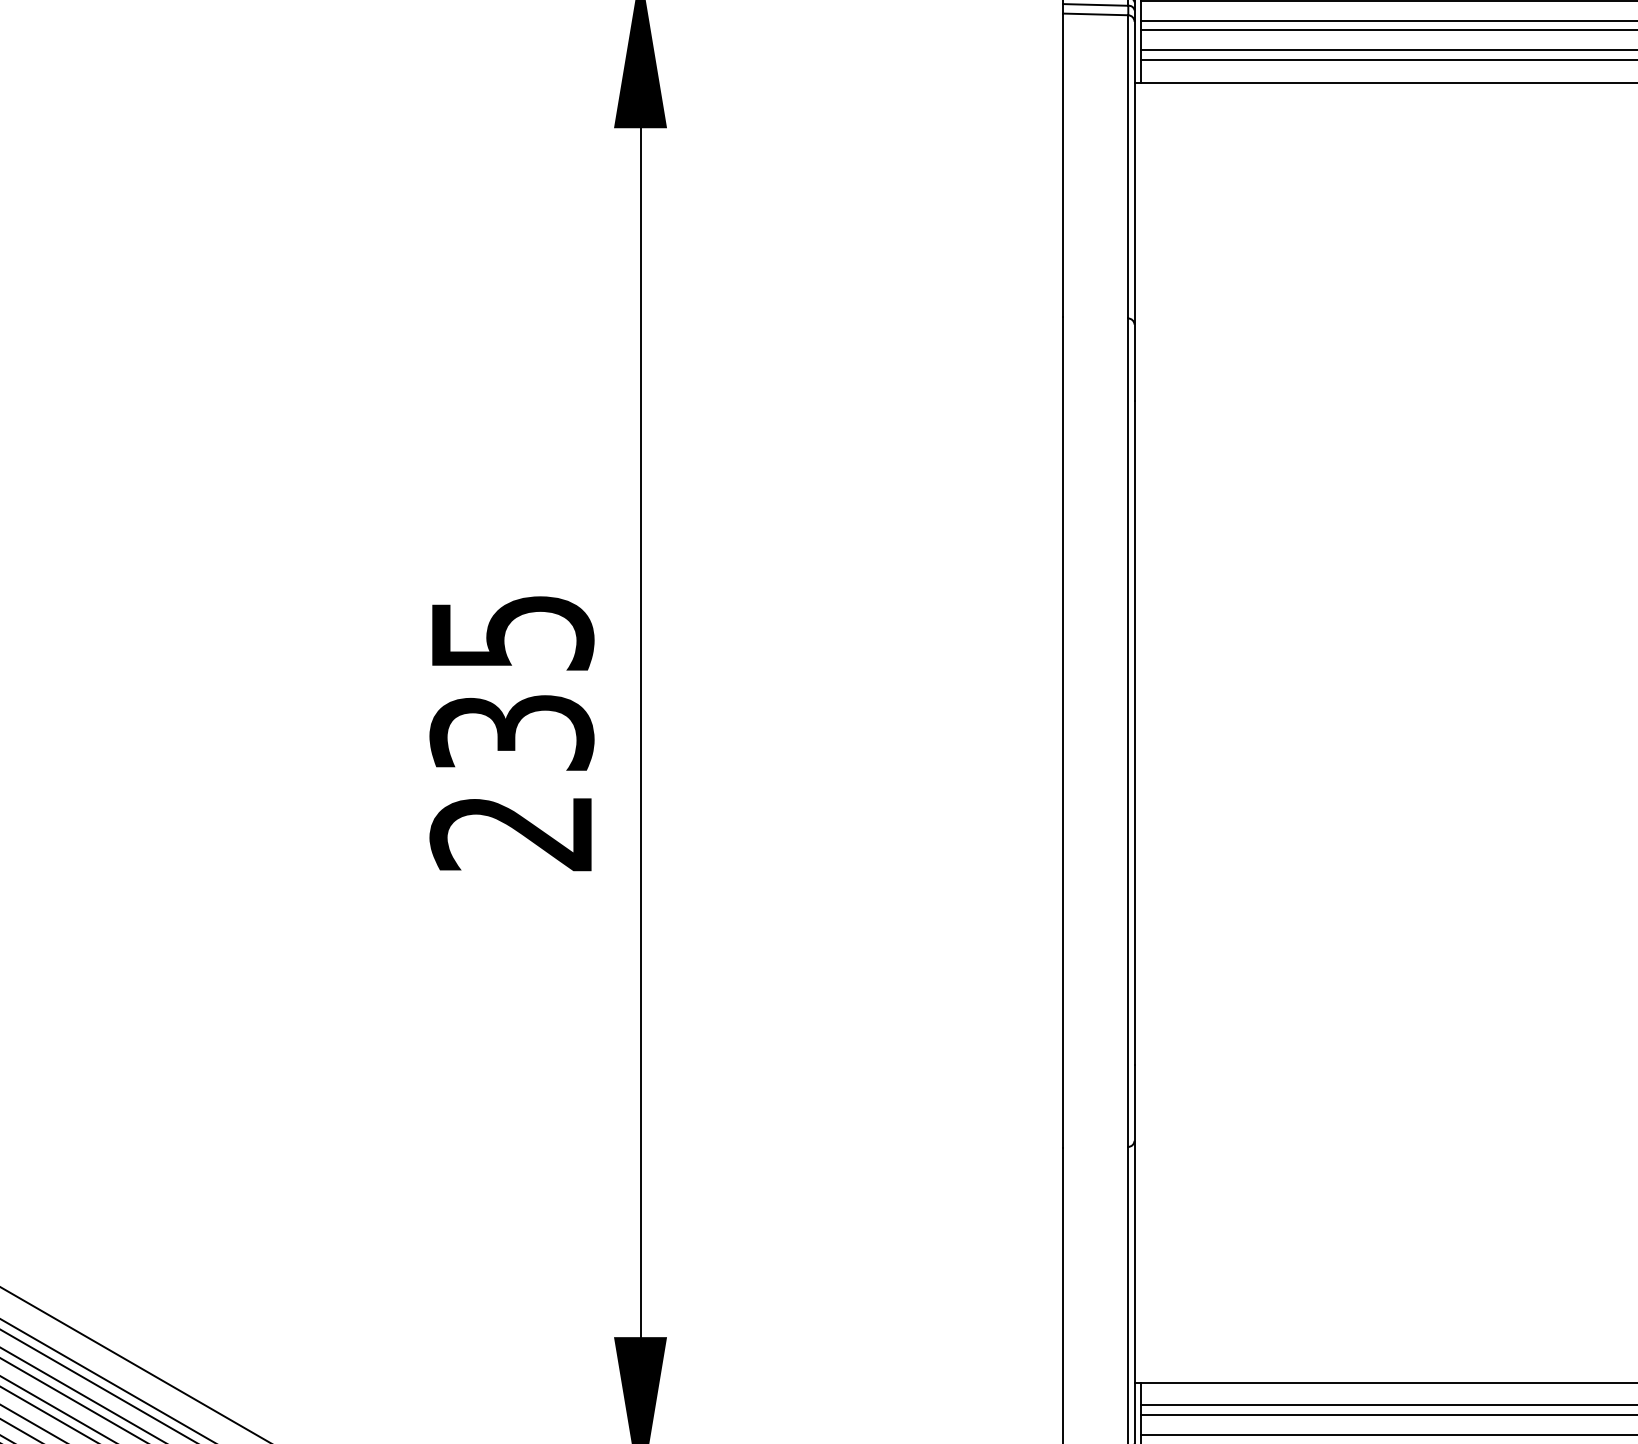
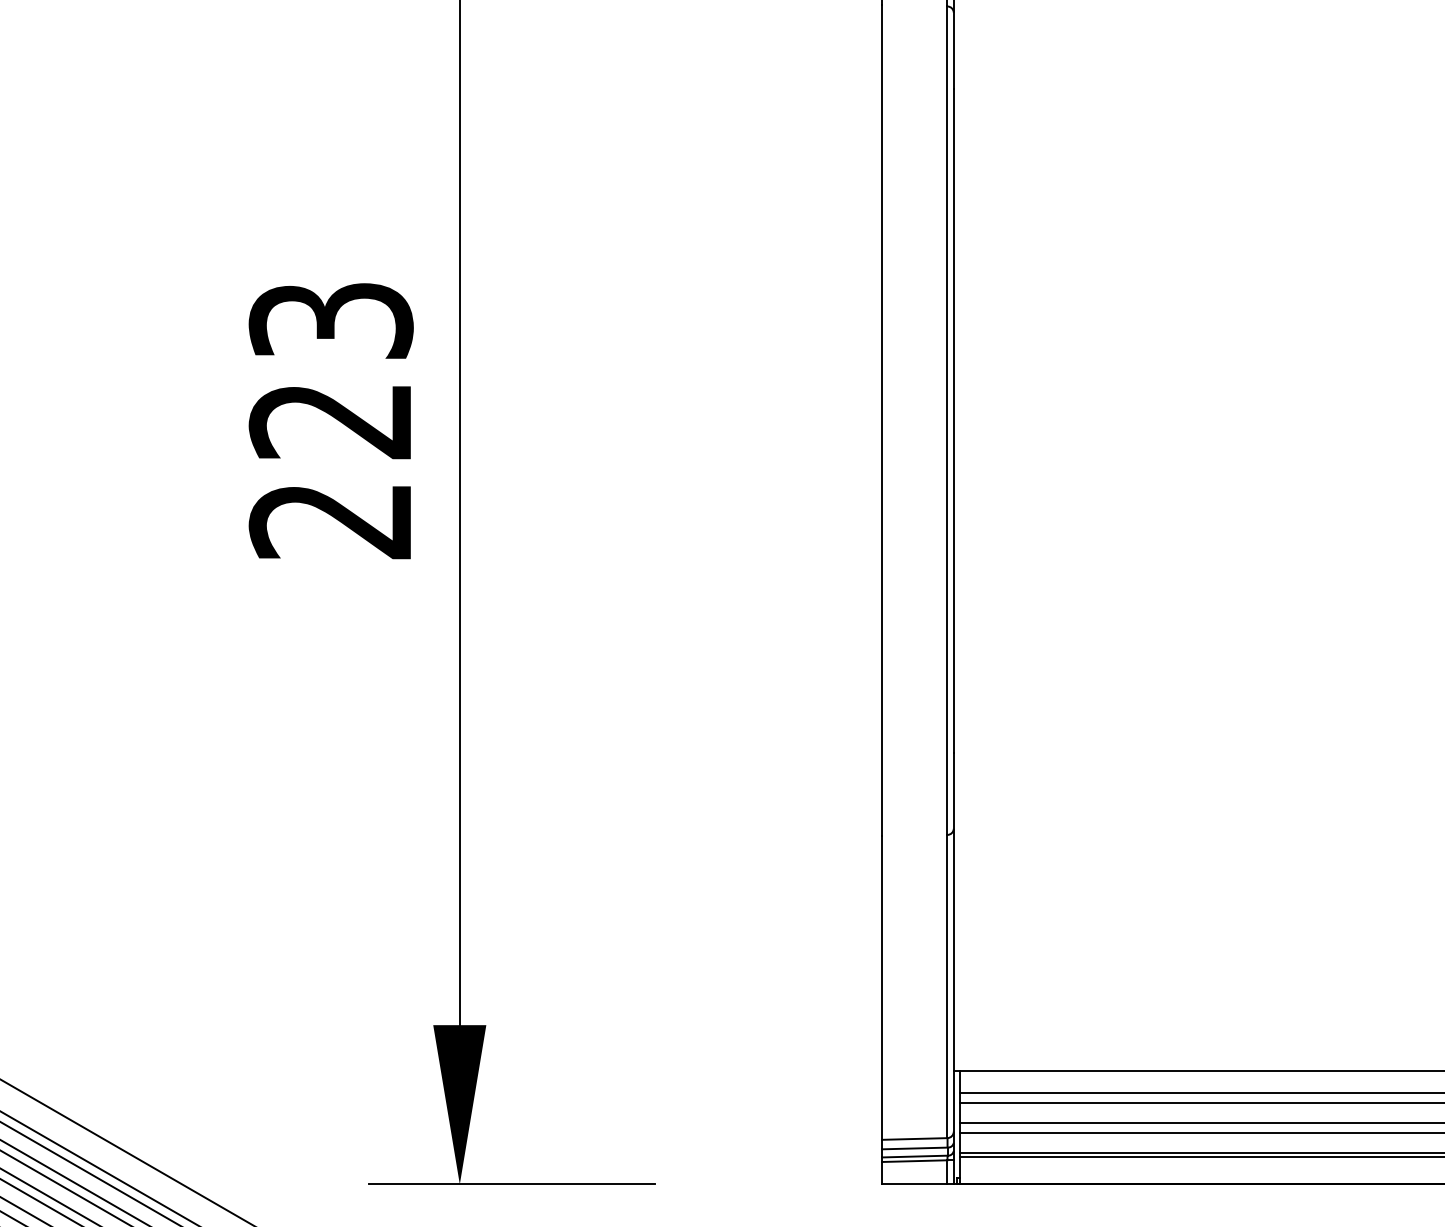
text: (511, 683) -> (330, 371), 235 -> 223

